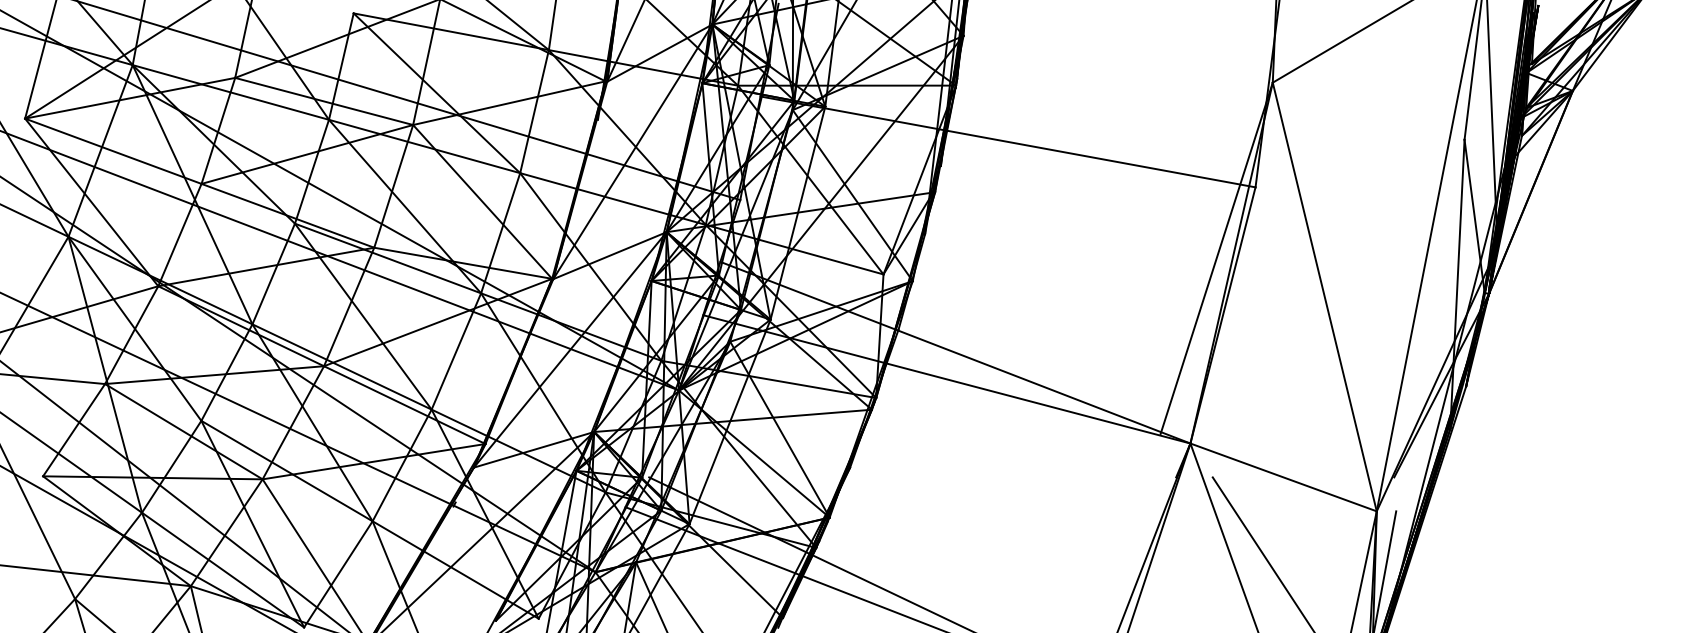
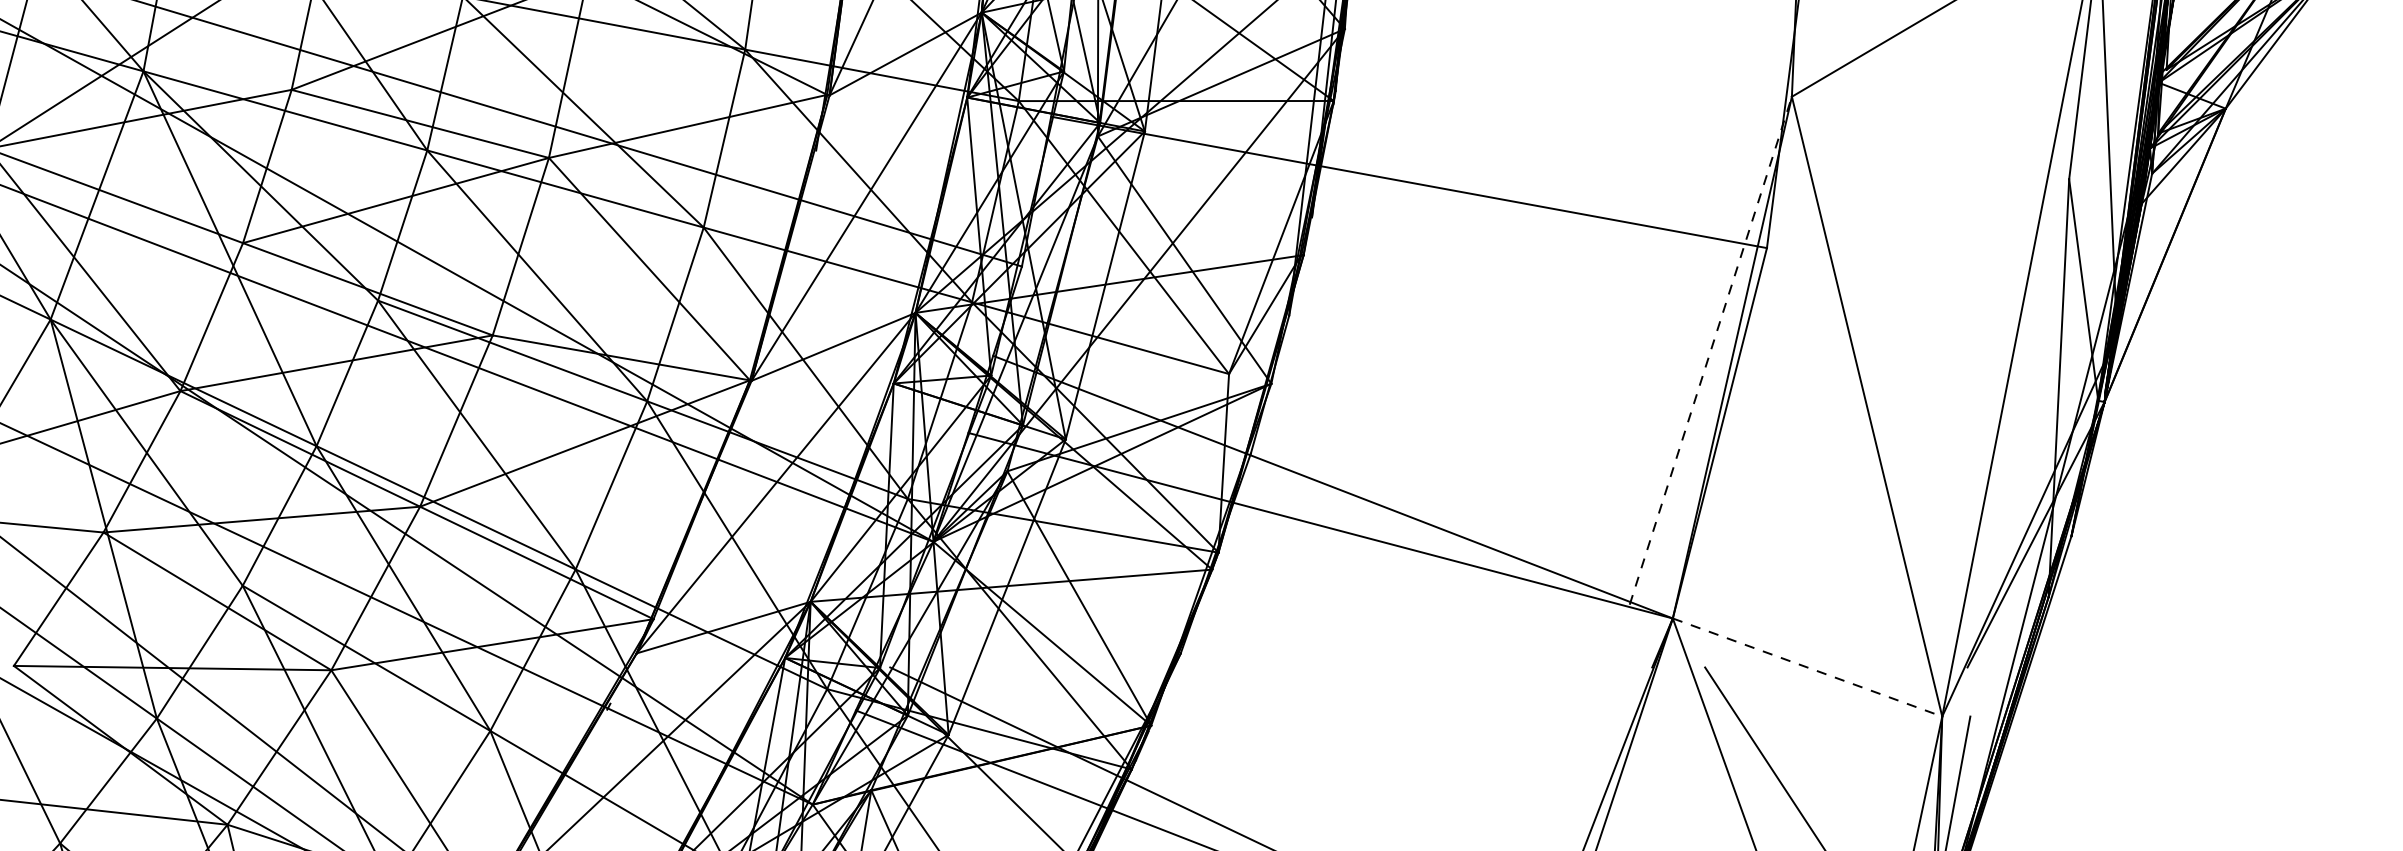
line: (1216, 257) -> (1710, 349), solid -> dashed
line: (1284, 477) -> (1808, 667), solid -> dashed

